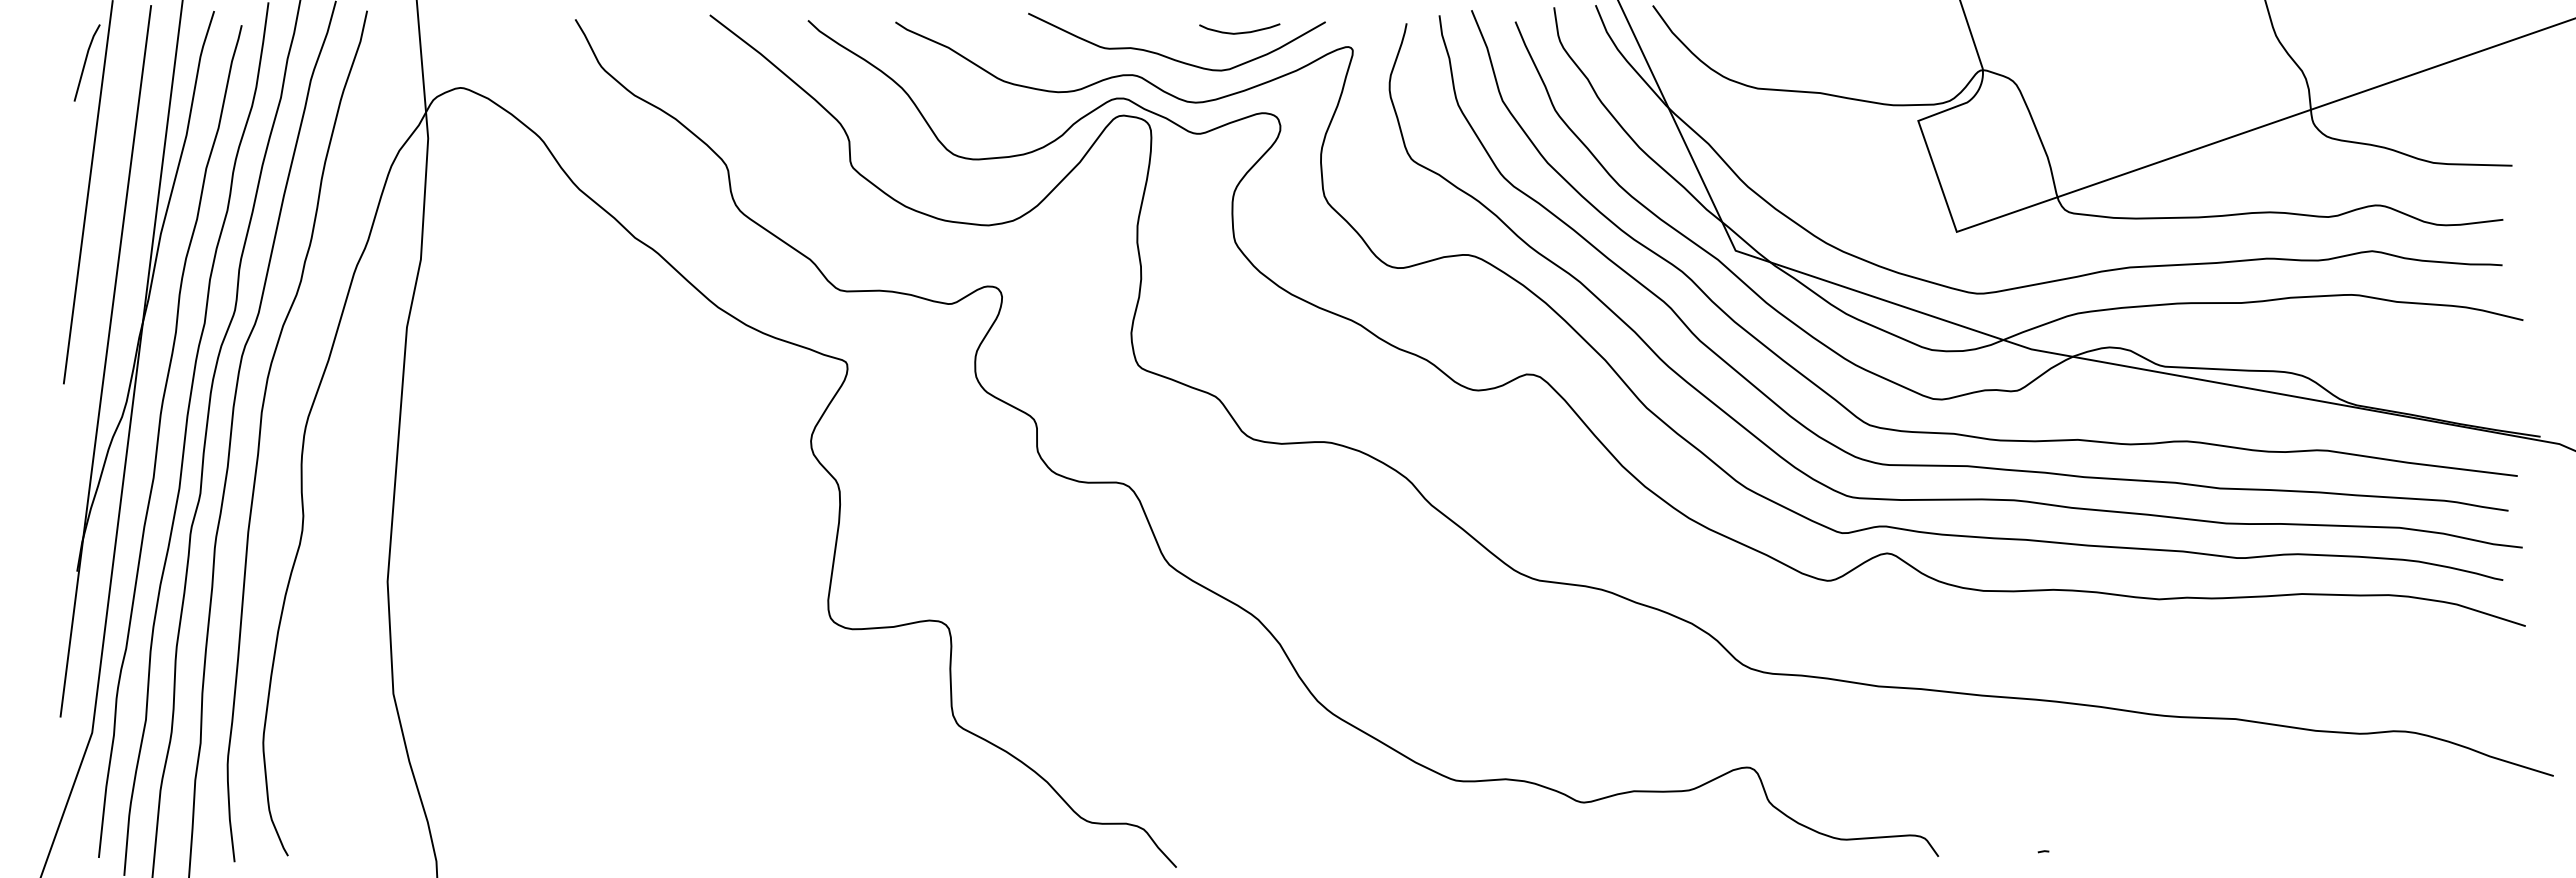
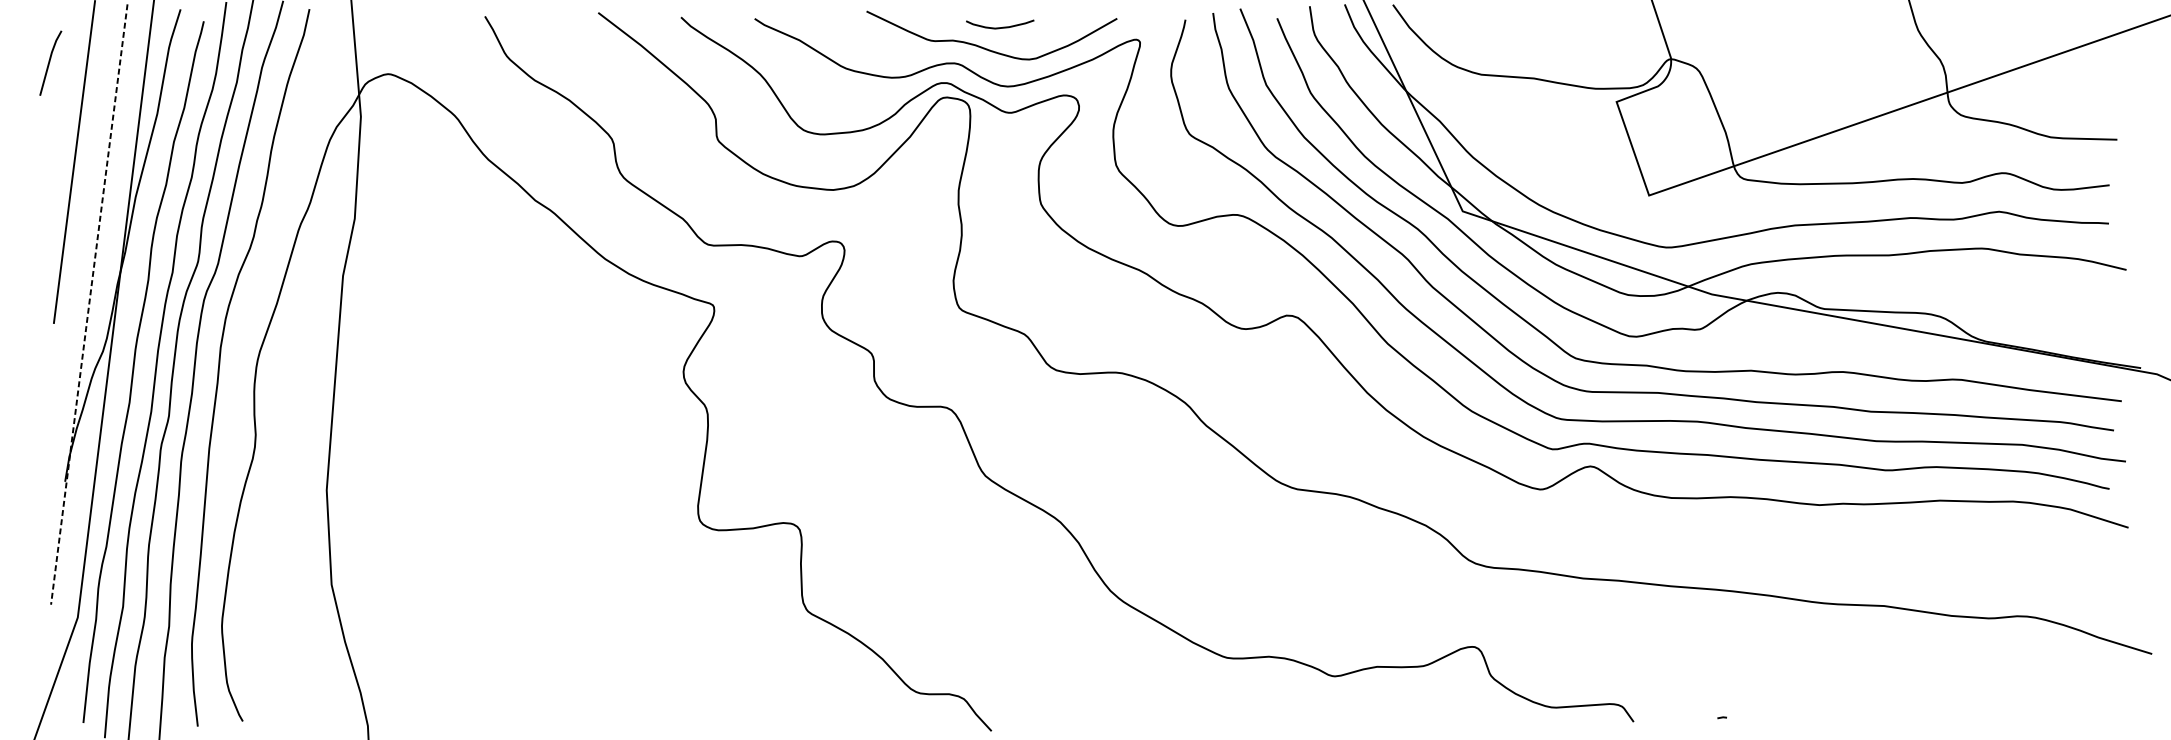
curve: (1239, 32) -> (999, 27), moved
line: (86, 62) -> (50, 62), moved
line: (105, 361) -> (89, 304), solid -> dashed

